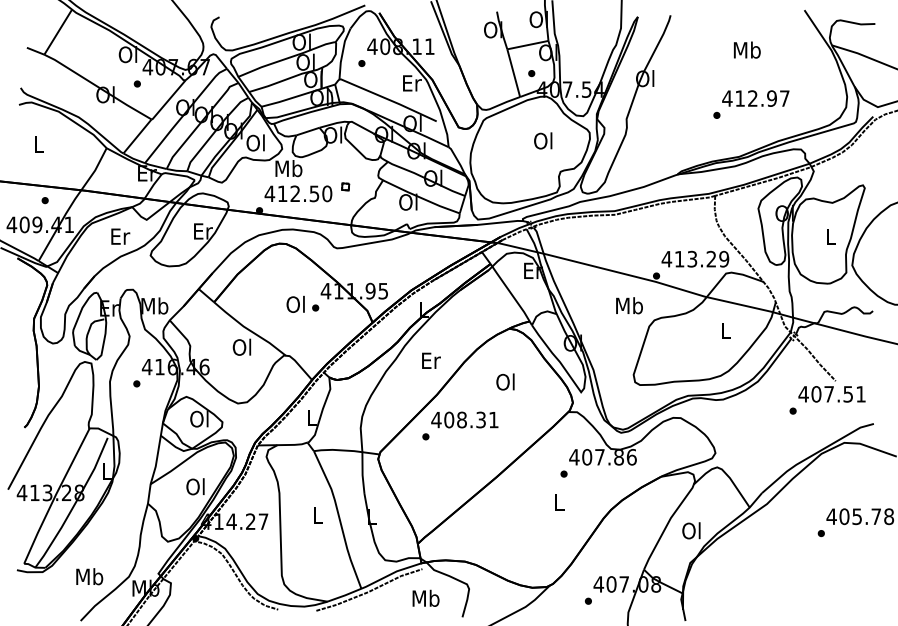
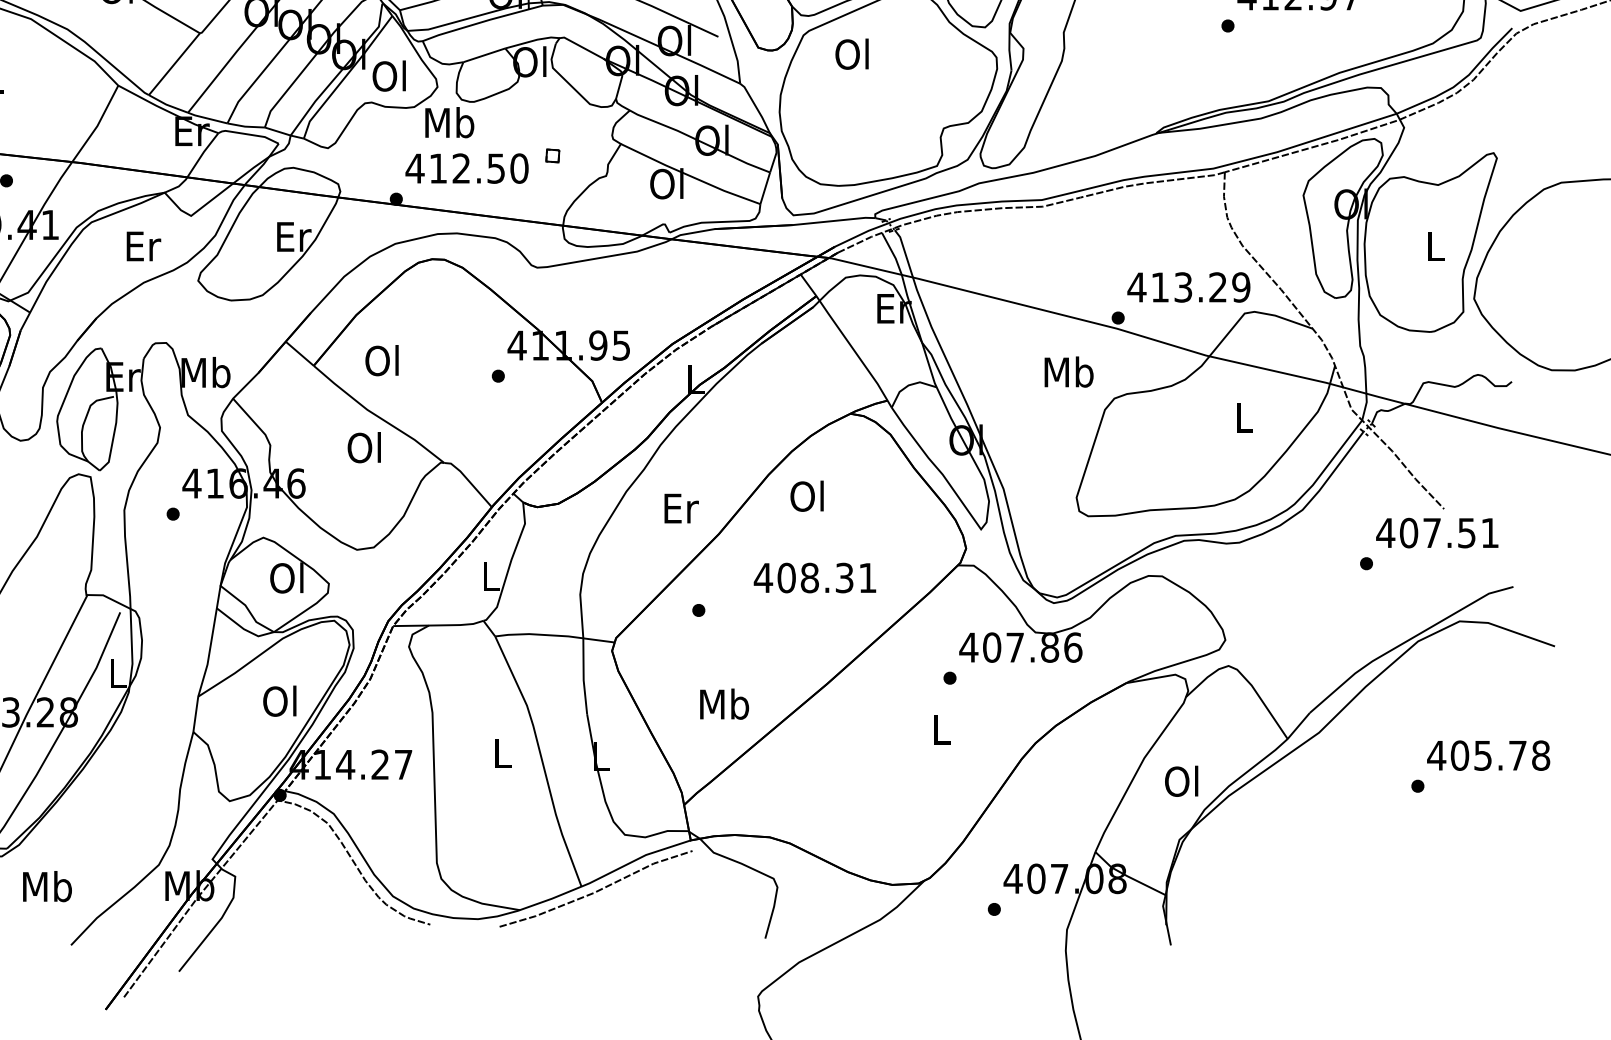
text: (543, 140) -> (852, 53), moved
text: (295, 303) -> (381, 358), moved
text: (431, 360) -> (681, 507), moved
text: (505, 381) -> (807, 495), moved
text: (464, 419) -> (814, 577), moved
text: (89, 576) -> (47, 886), moved
text: (425, 597) -> (723, 702), moved

